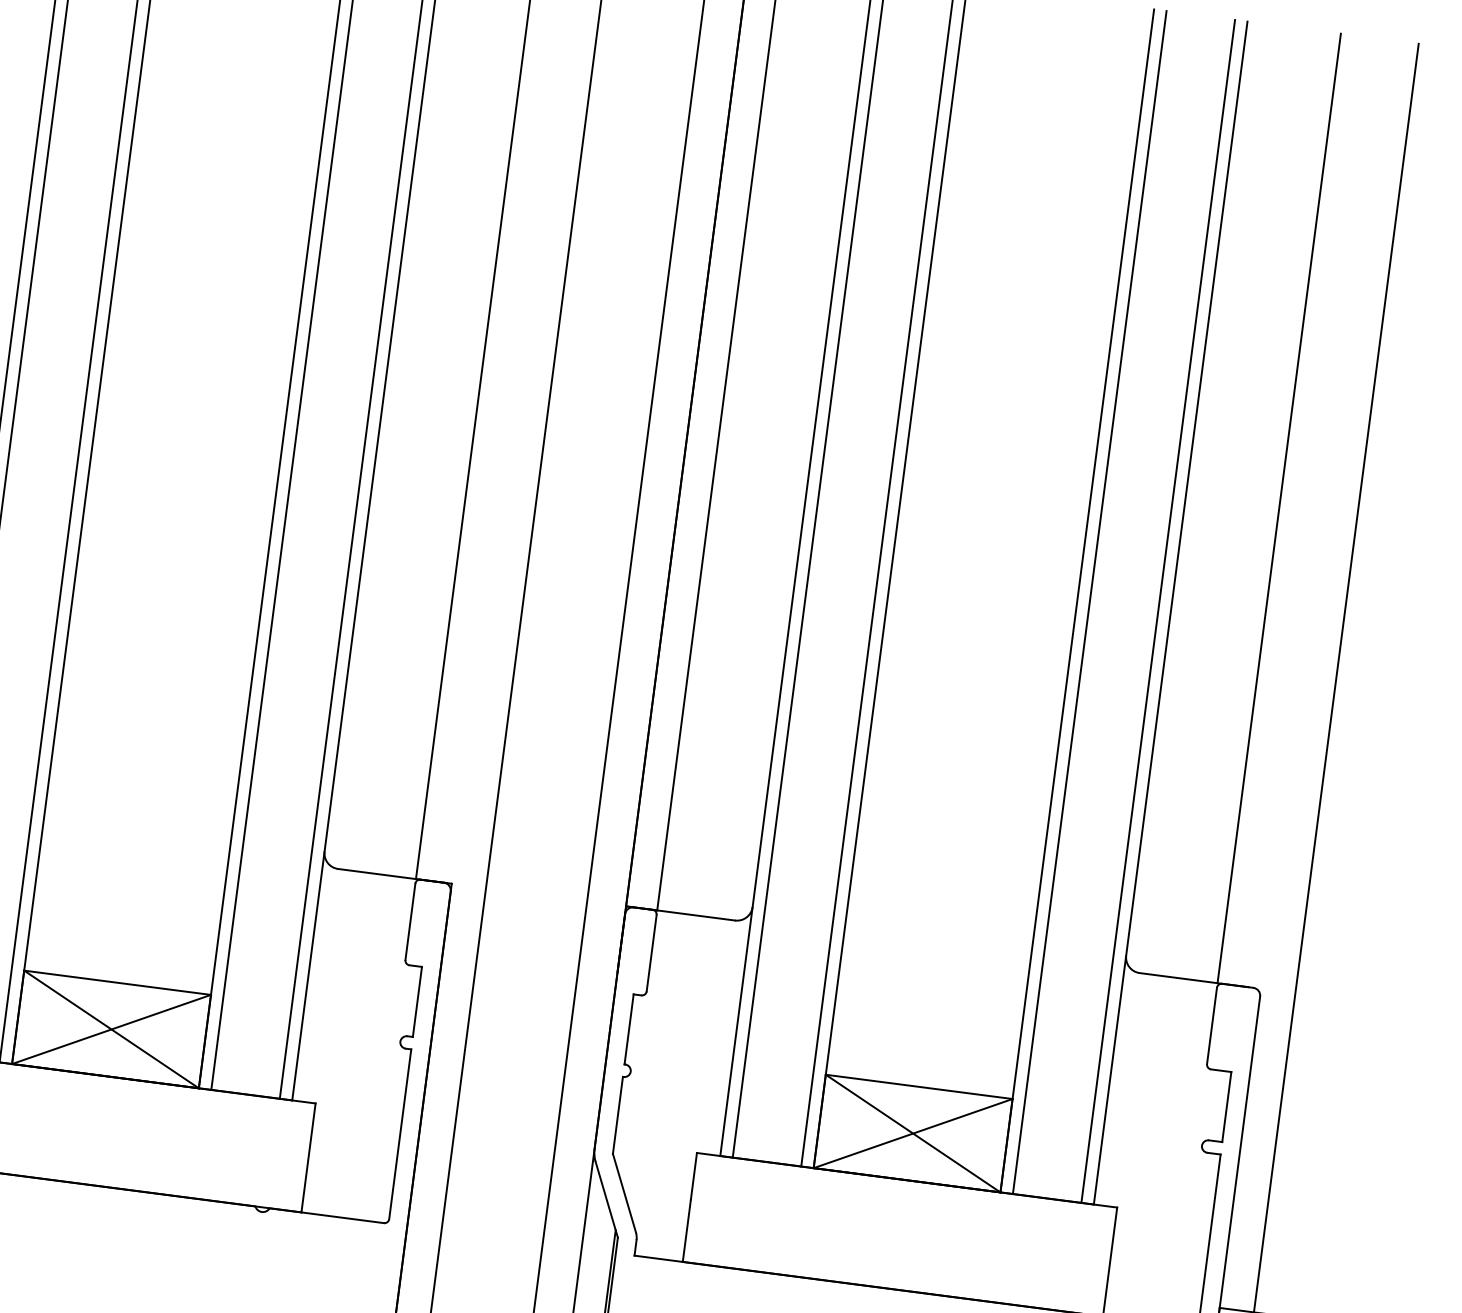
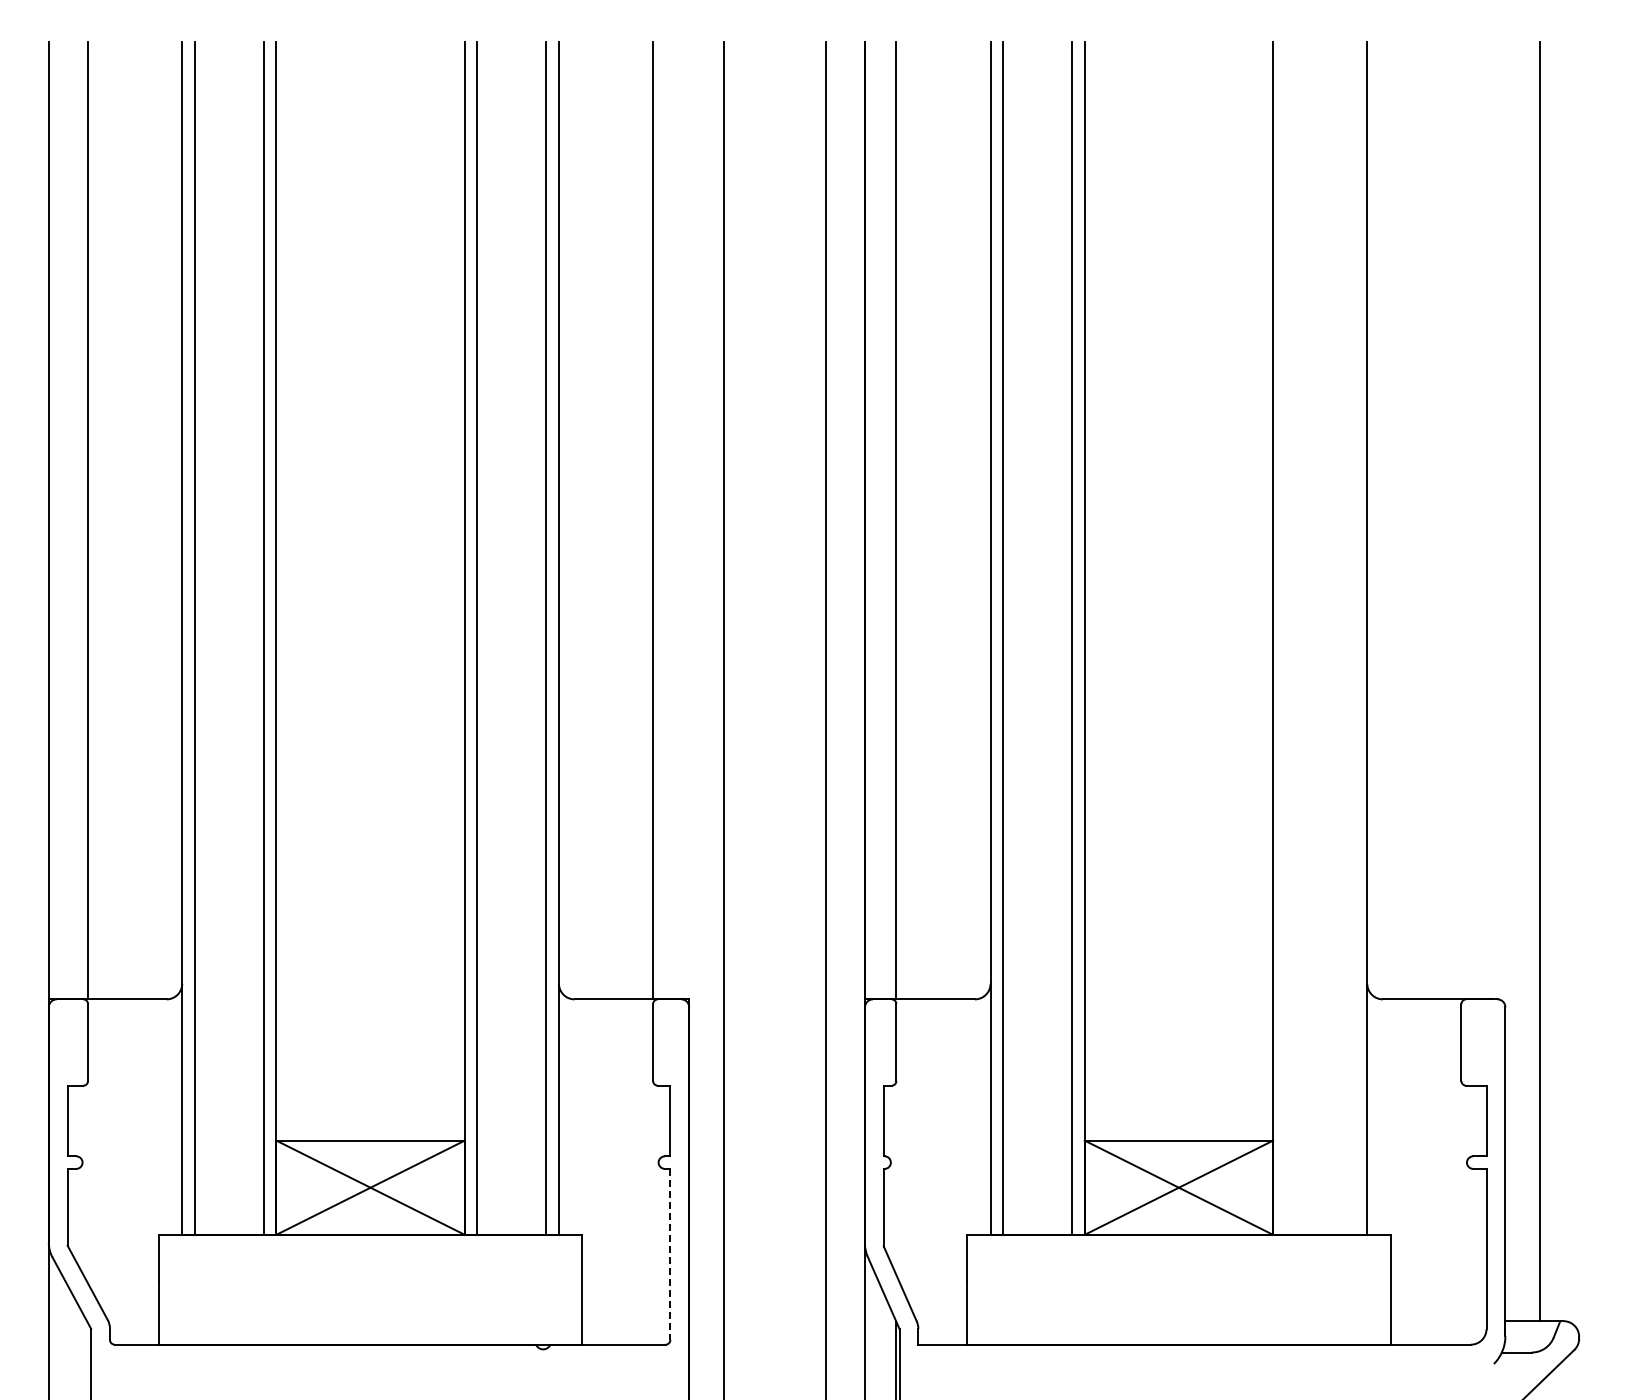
line: (1279, 508) -> (1461, 520), removed
line: (1089, 601) -> (1285, 637), removed
line: (1158, 610) -> (1354, 637), removed
line: (400, 1134) -> (670, 1254), solid -> dashed

